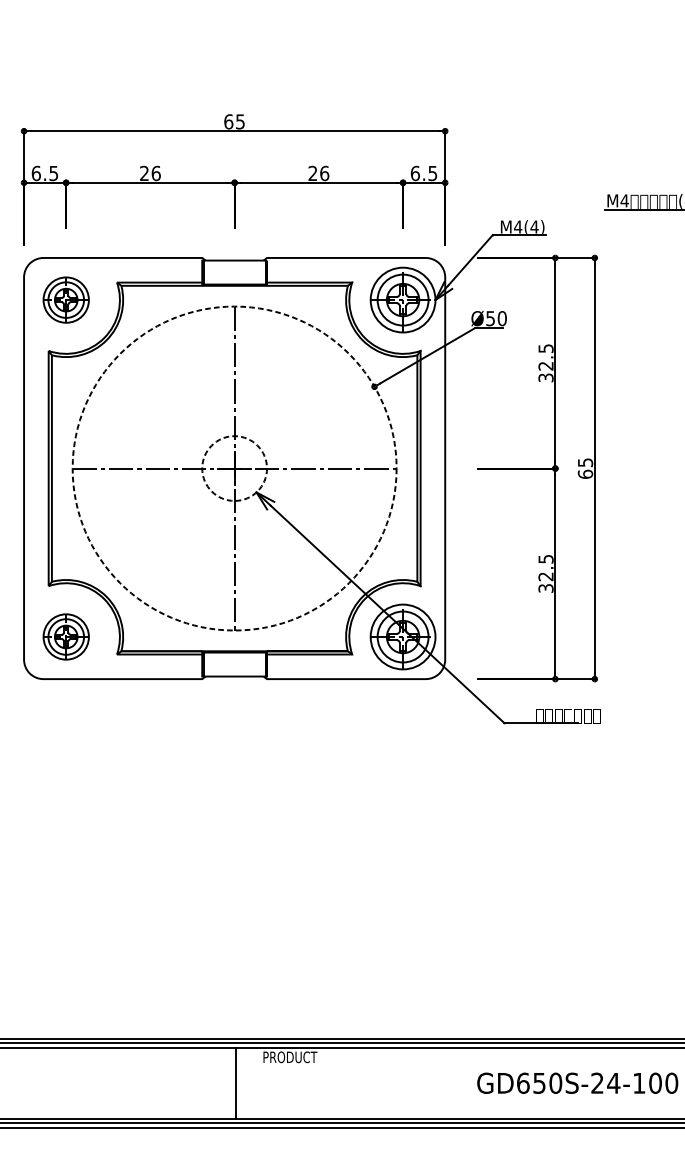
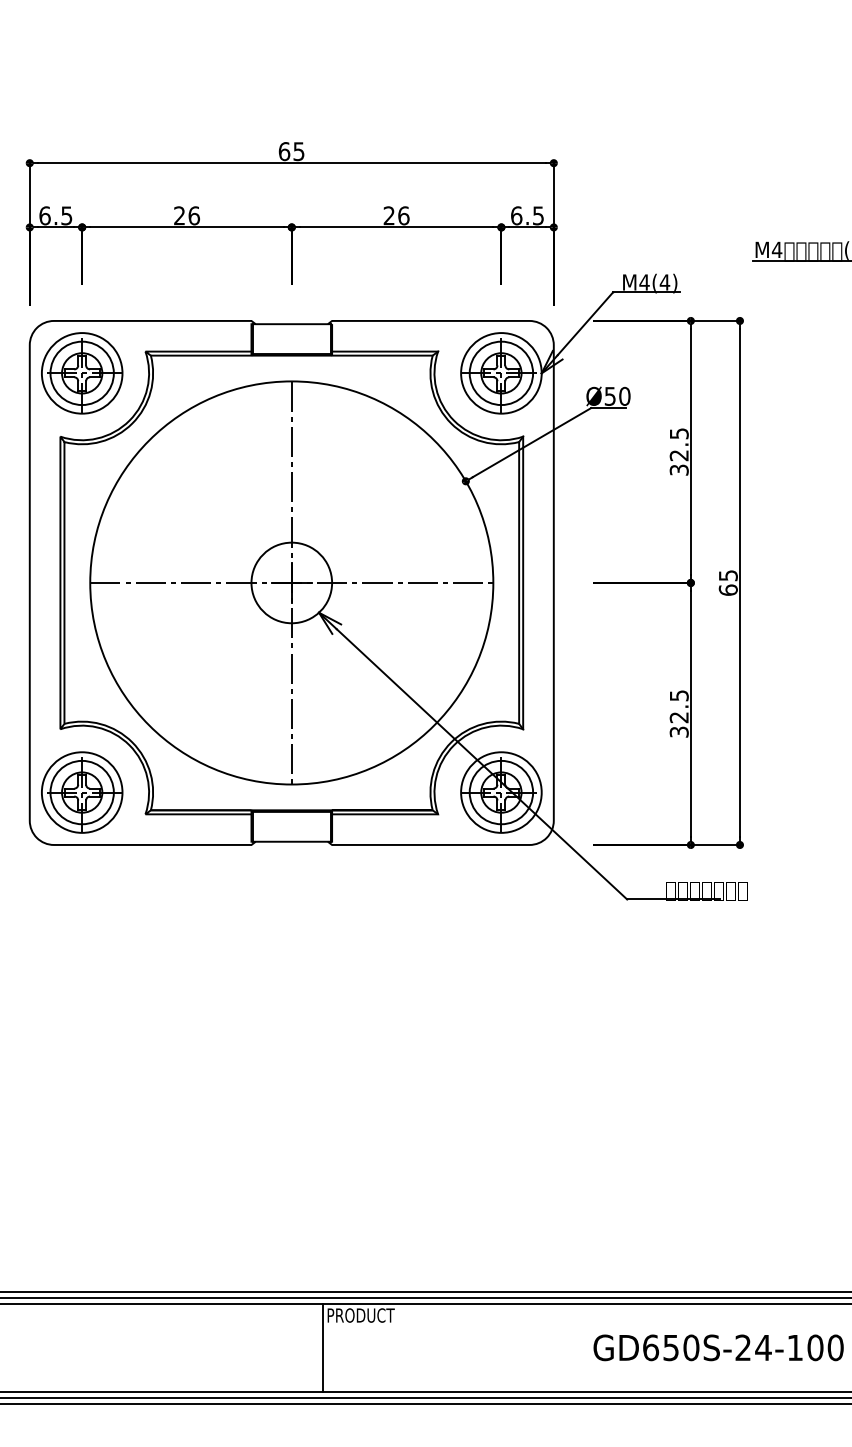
part: (66, 300) -> (82, 373), size x1.43
circle: (234, 468) -> (291, 582), dashed -> solid
circle: (234, 468) -> (291, 582), dashed -> solid
part: (66, 636) -> (82, 792), size x1.43
line: (236, 1083) -> (323, 1347), moved

